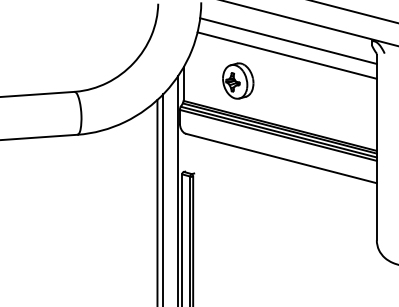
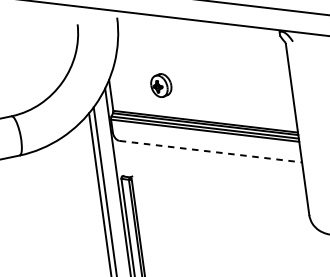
line: (288, 40) -> (202, 41), removed
line: (286, 55) -> (202, 55), removed
part: (238, 80) -> (161, 85), size x0.7
line: (281, 158) -> (210, 151), solid -> dashed

